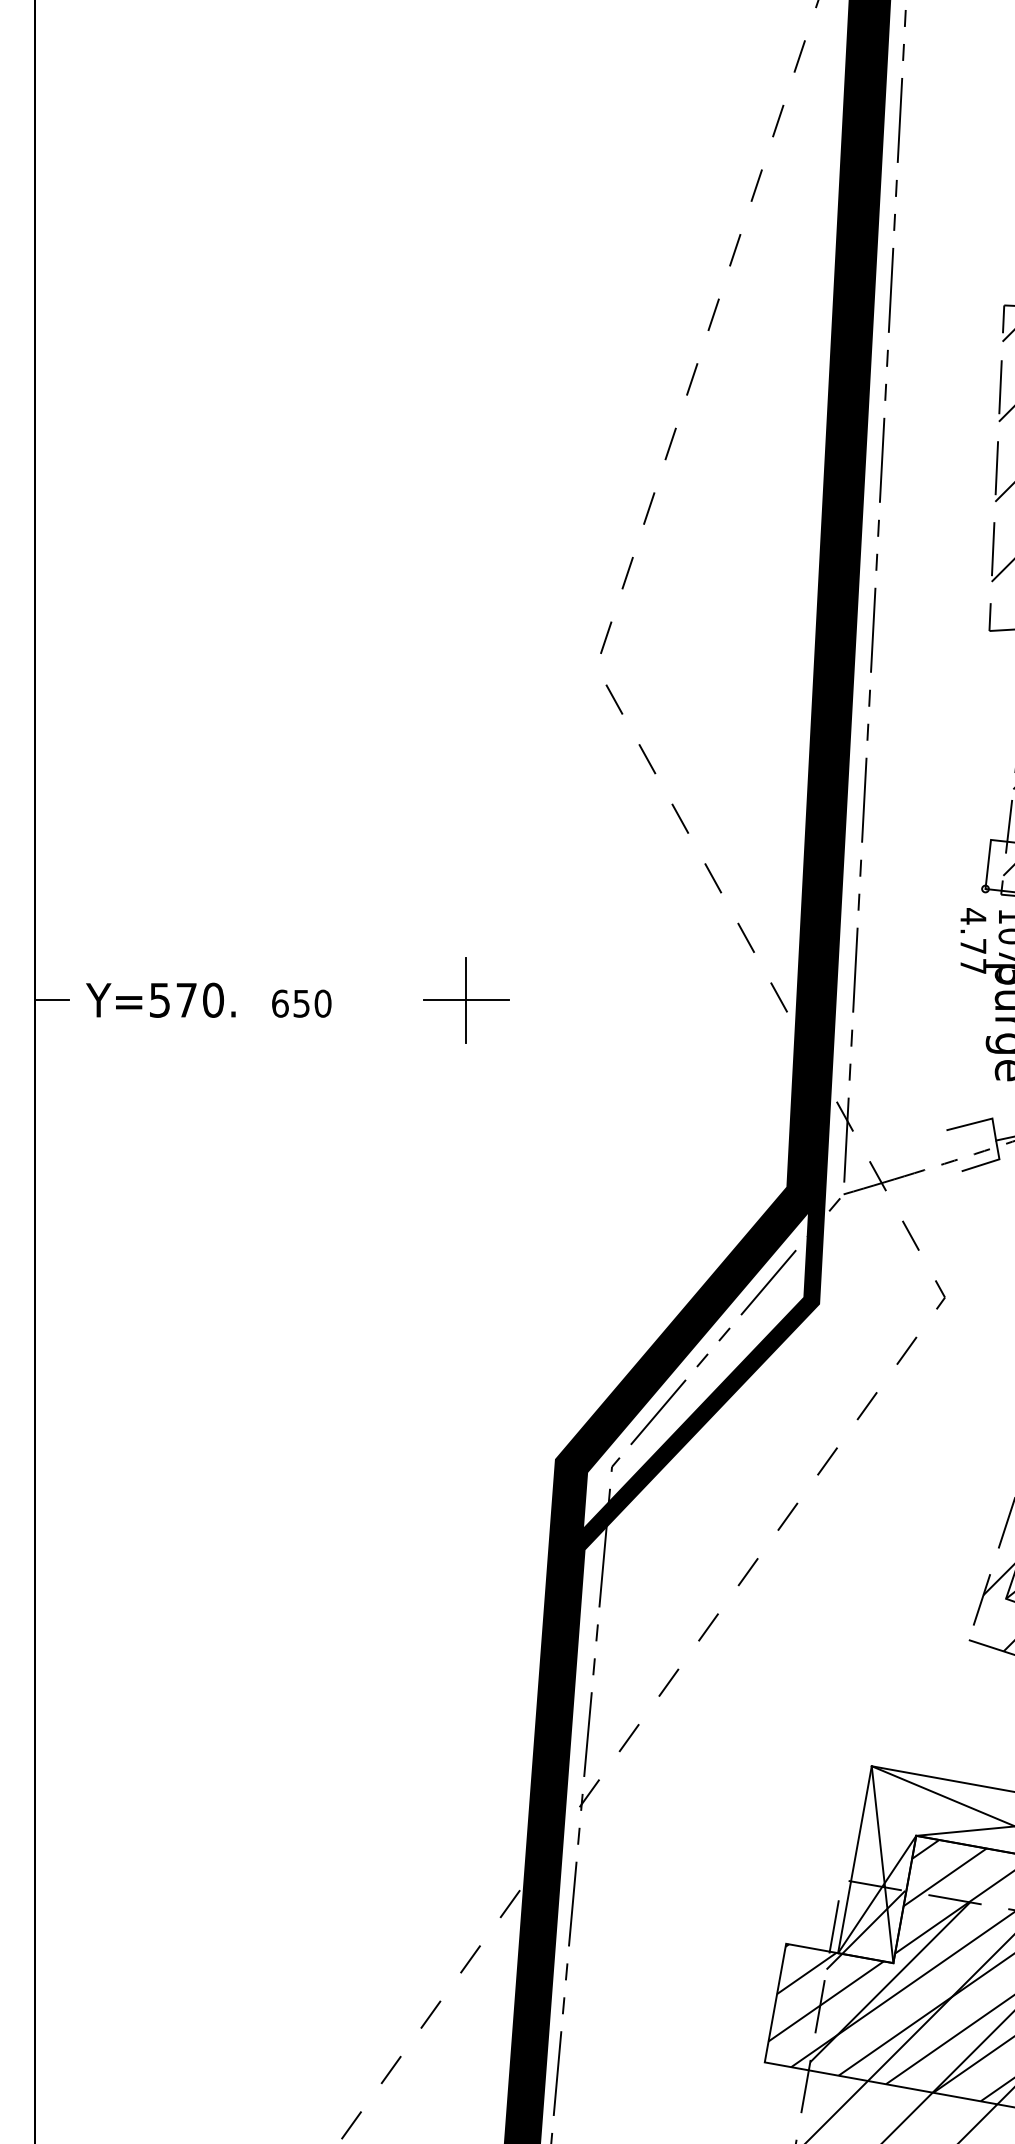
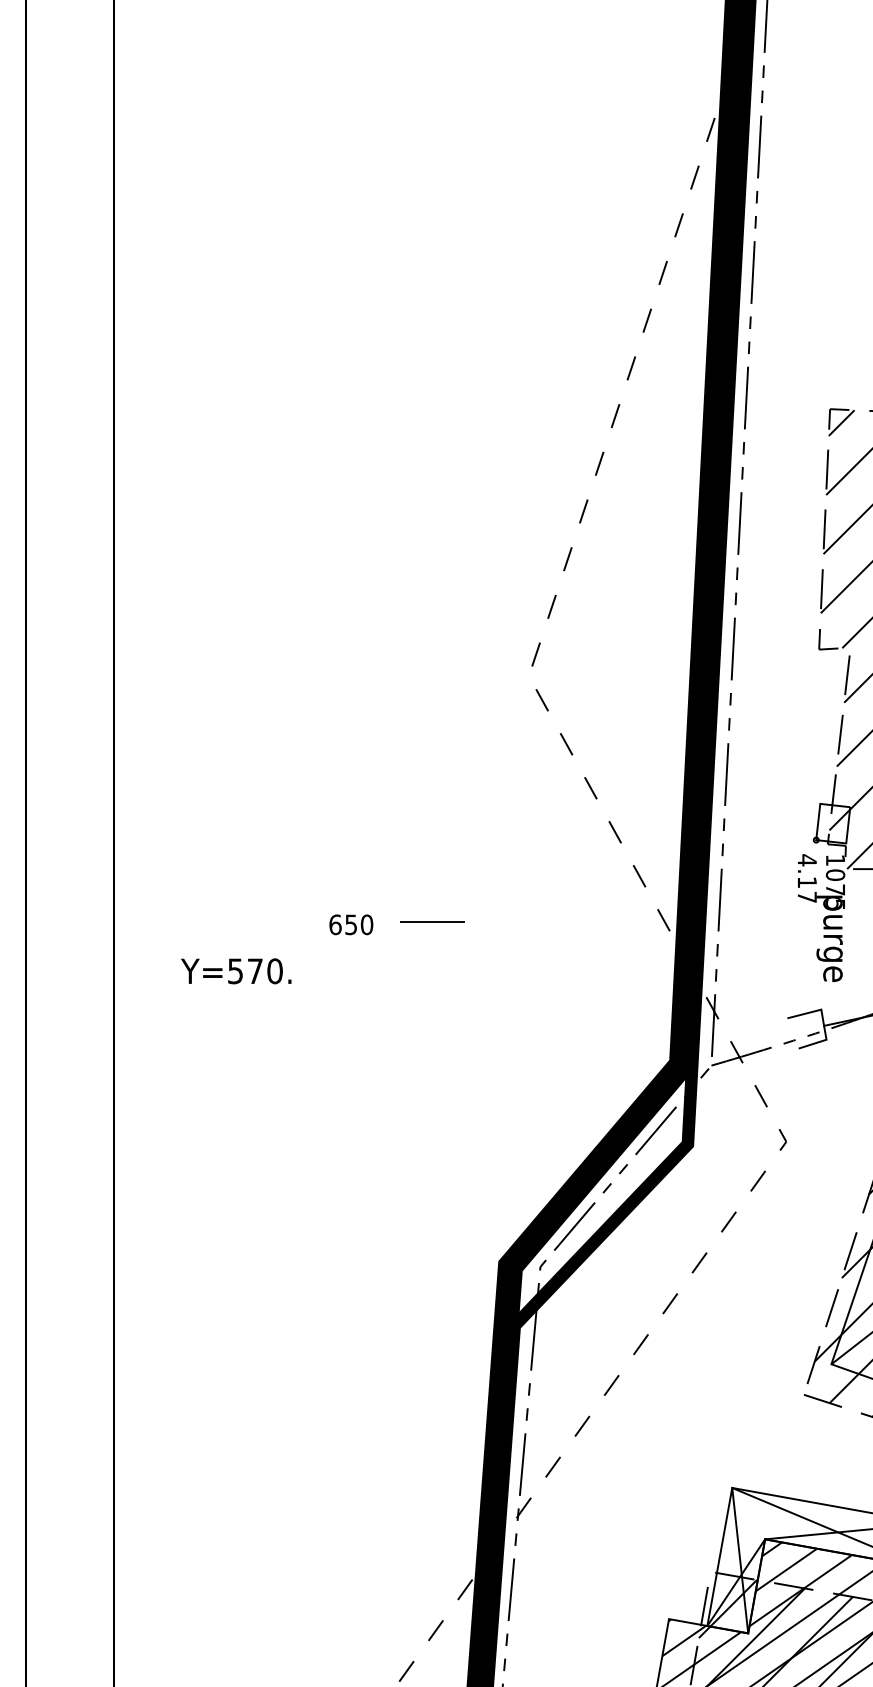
text: (973, 946) -> (807, 882), 4.77 -> 4.17
line: (465, 999) -> (432, 921), removed
line: (51, 1000) -> (126, 922), removed
text: (161, 1000) -> (236, 971), moved
text: (302, 1003) -> (351, 924), moved

